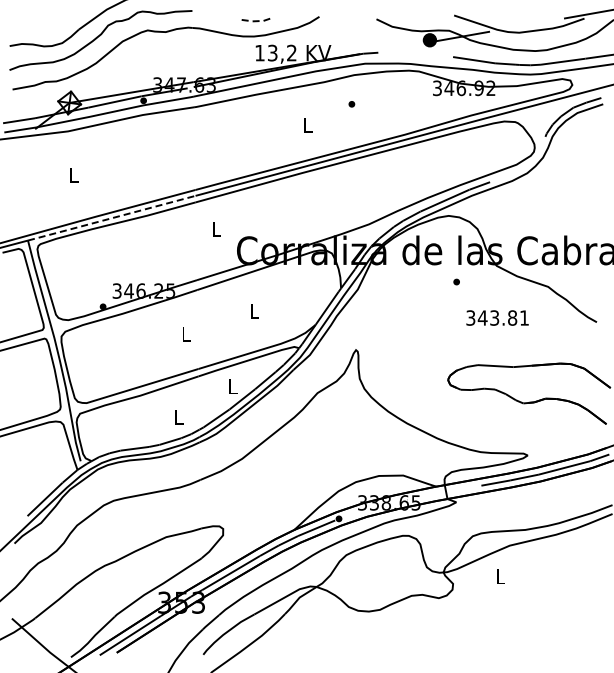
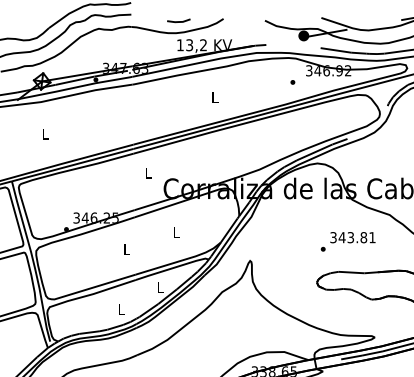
line: (258, 21) -> (179, 22), dashed -> solid
part: (351, 104) -> (292, 82), moved
line: (111, 218) -> (72, 165), dashed -> solid
part: (456, 281) -> (323, 248), moved

